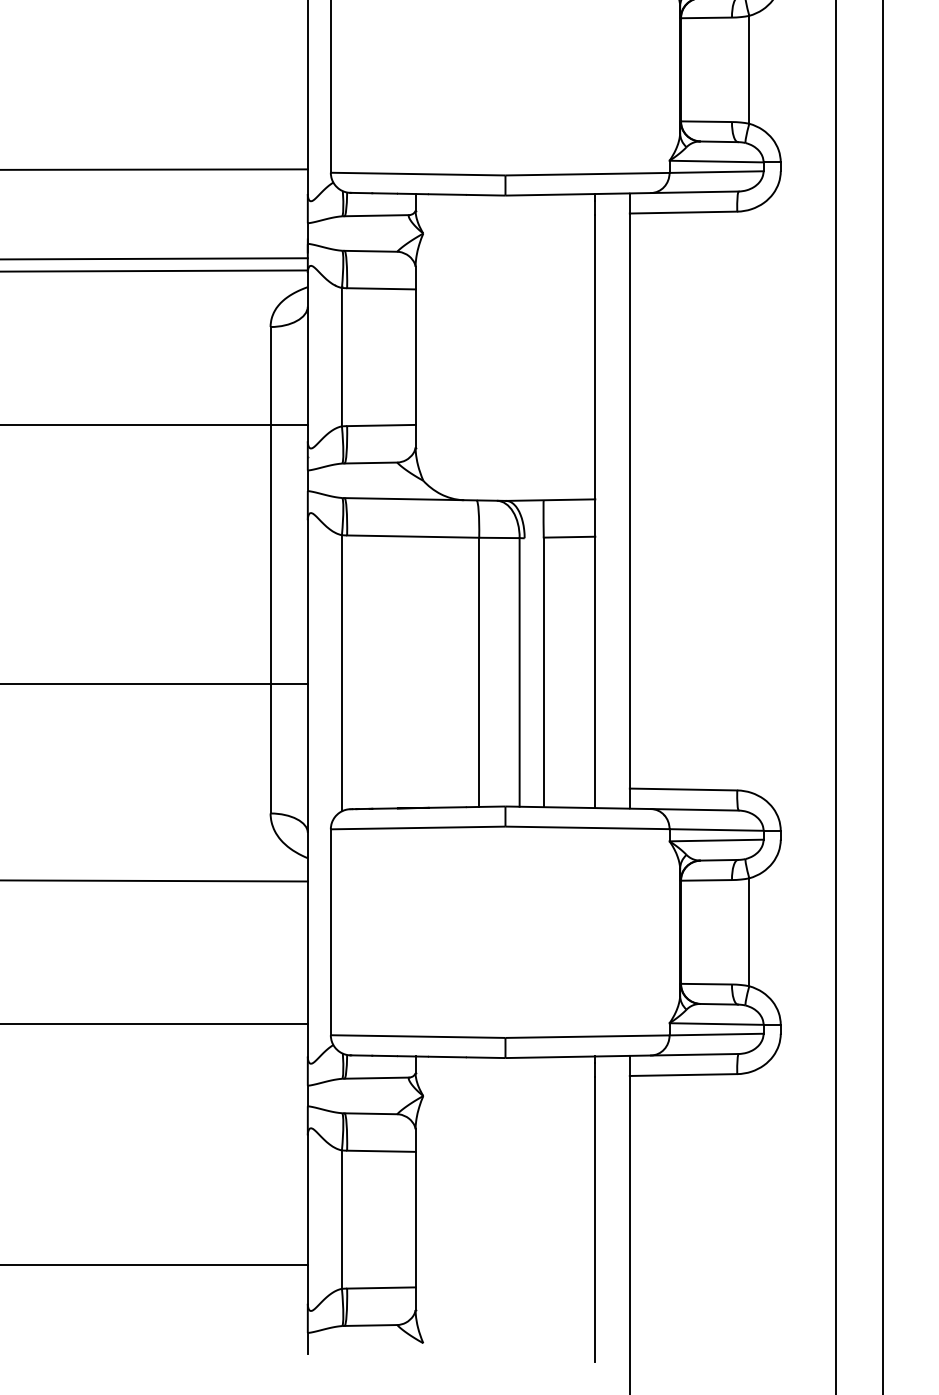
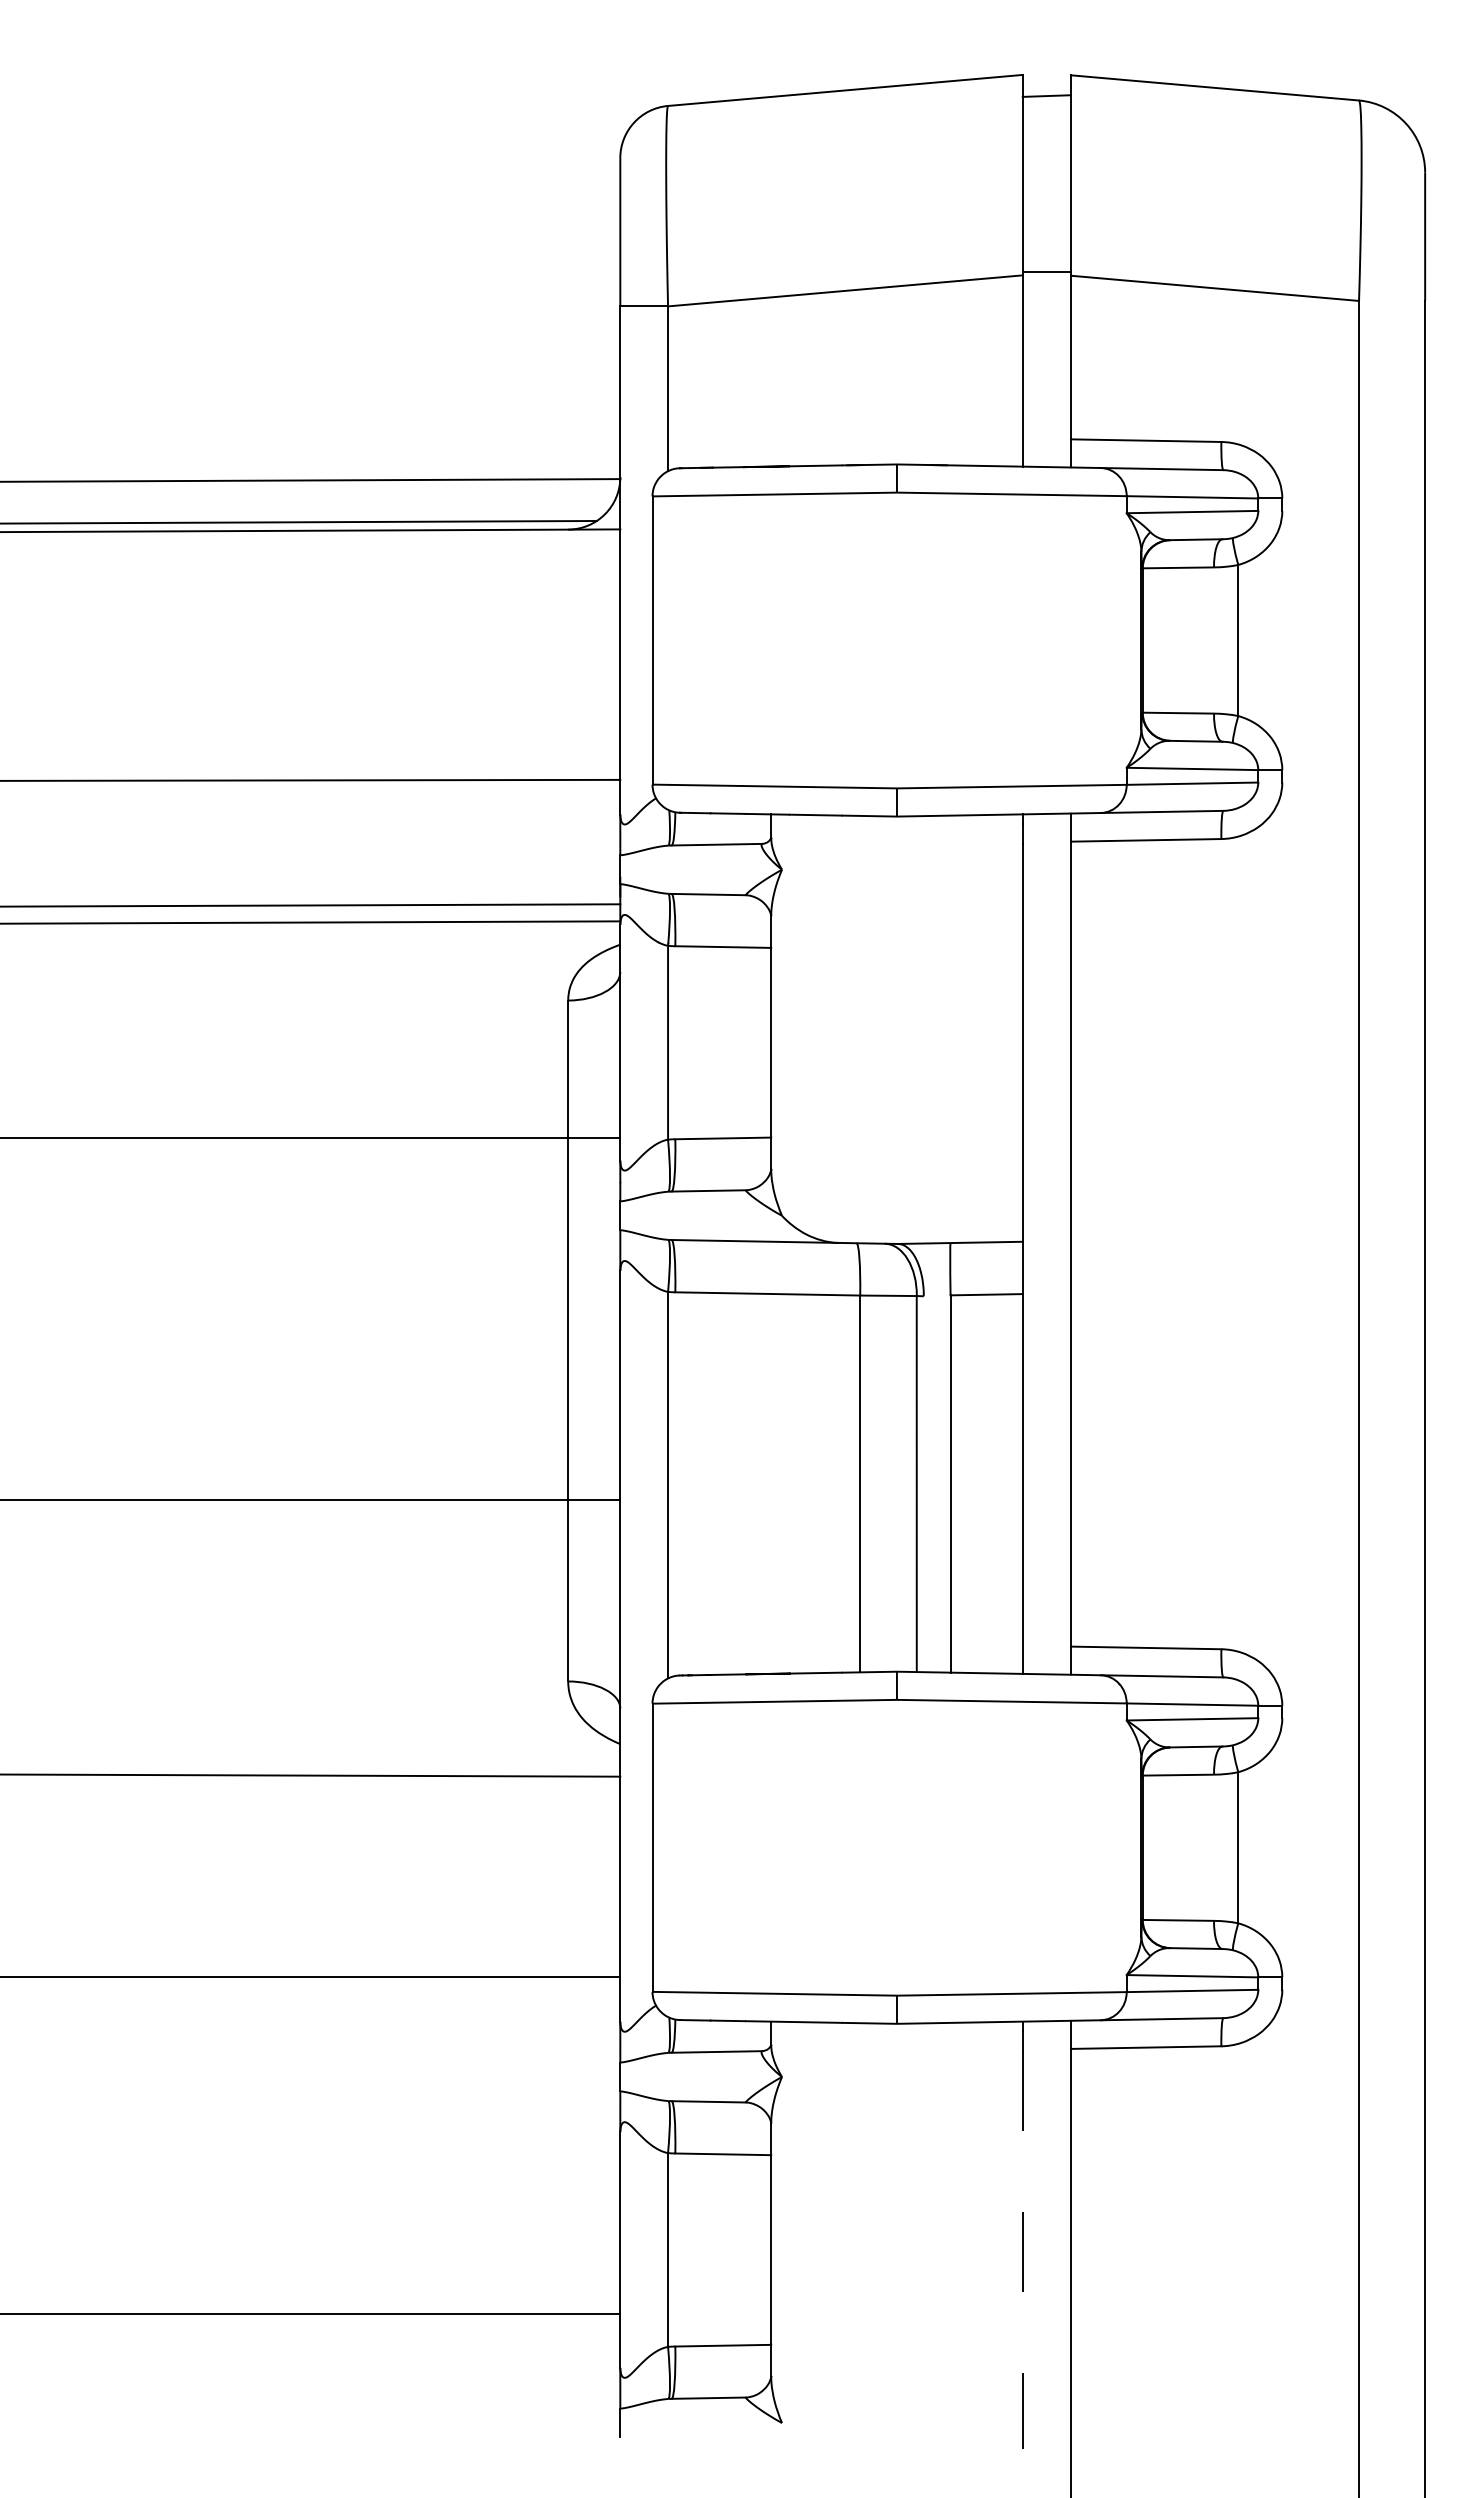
line: (595, 1219) -> (1022, 2250), solid -> dashed

